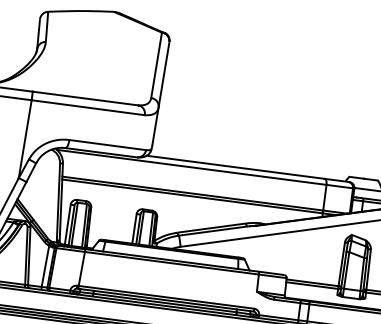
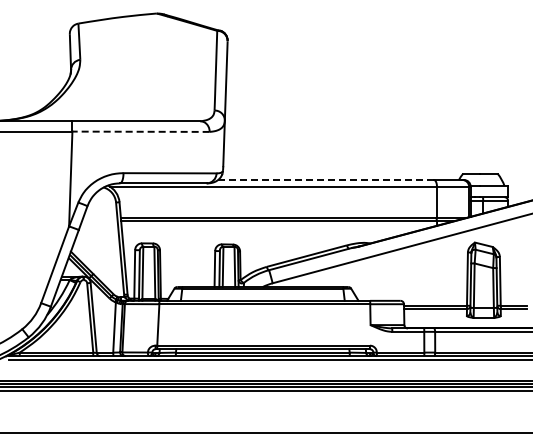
line: (88, 107) -> (141, 131), solid -> dashed
line: (236, 166) -> (326, 179), solid -> dashed

